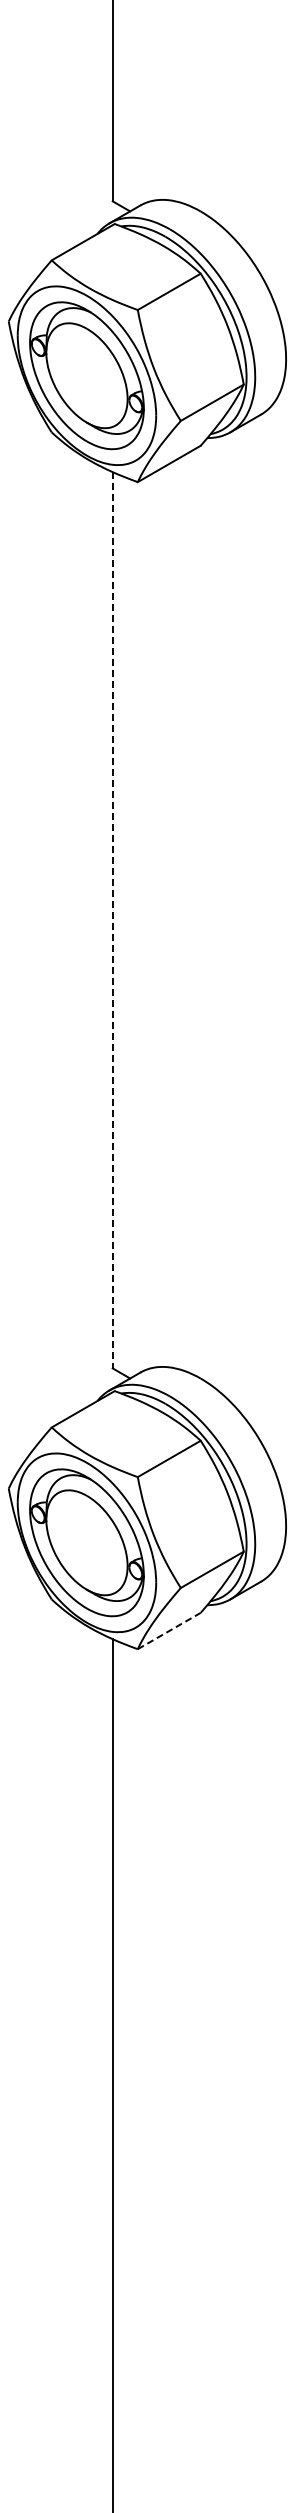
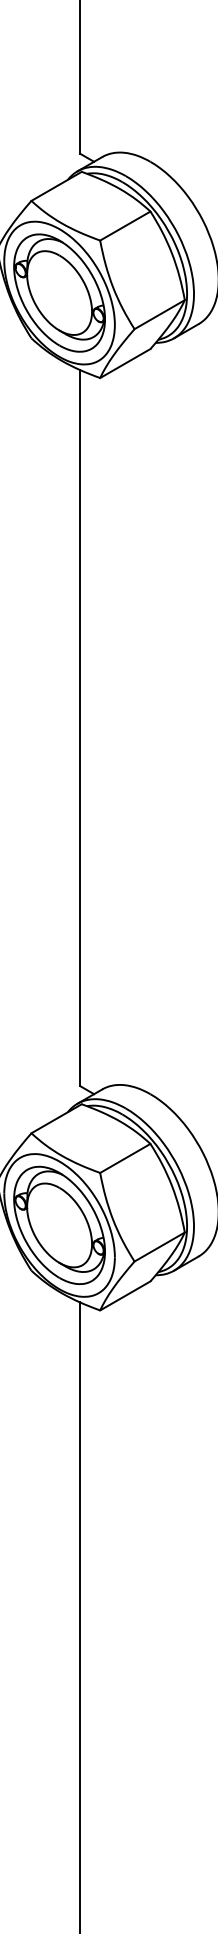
line: (112, 920) -> (79, 728), dashed -> solid
line: (169, 1630) -> (125, 1295), dashed -> solid

